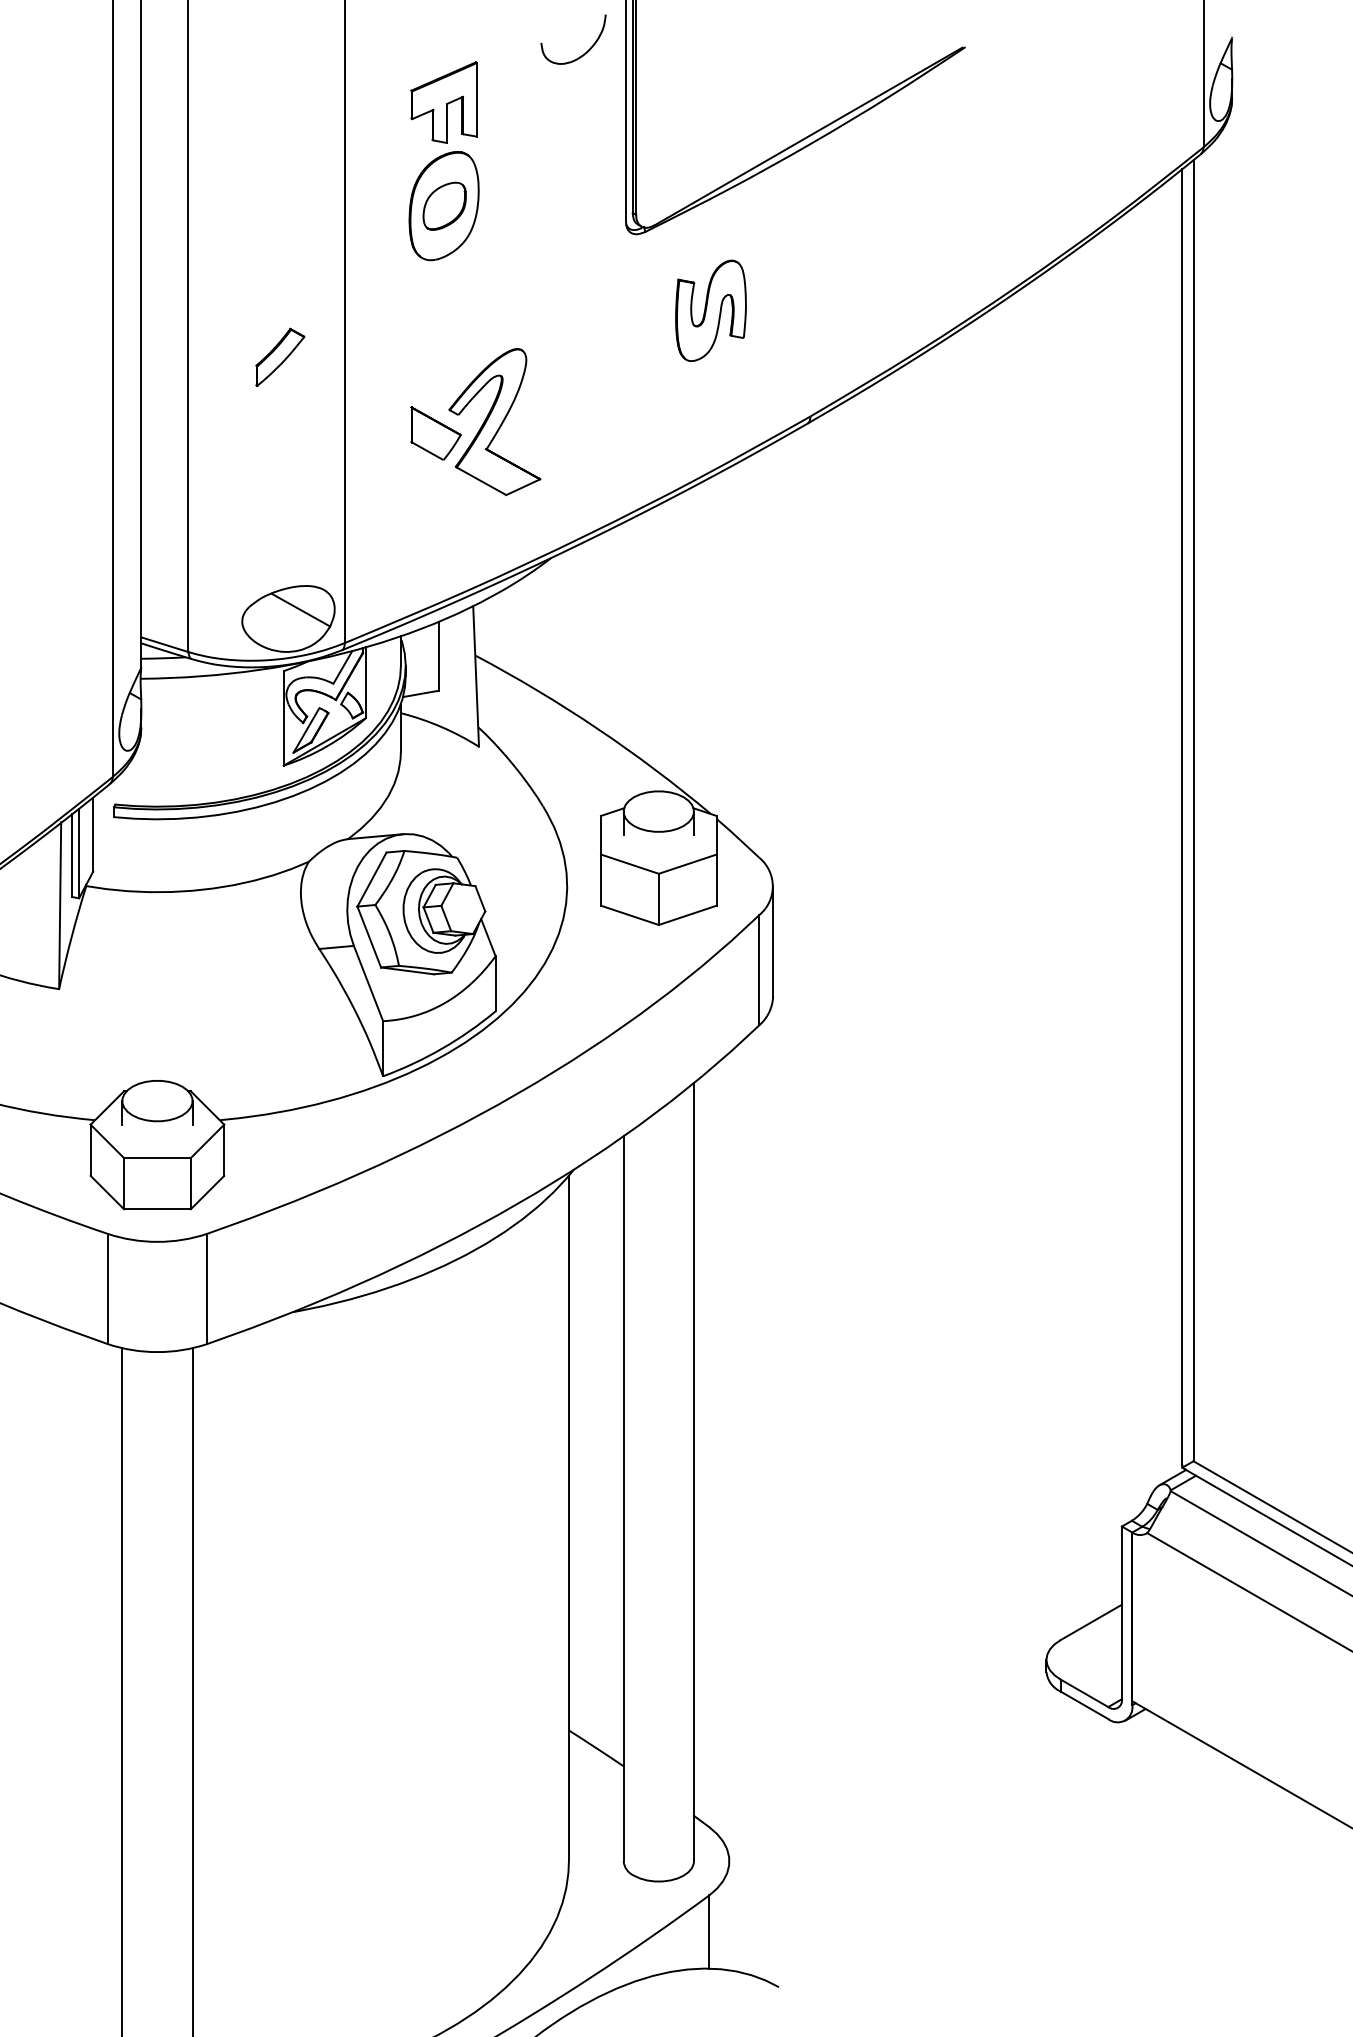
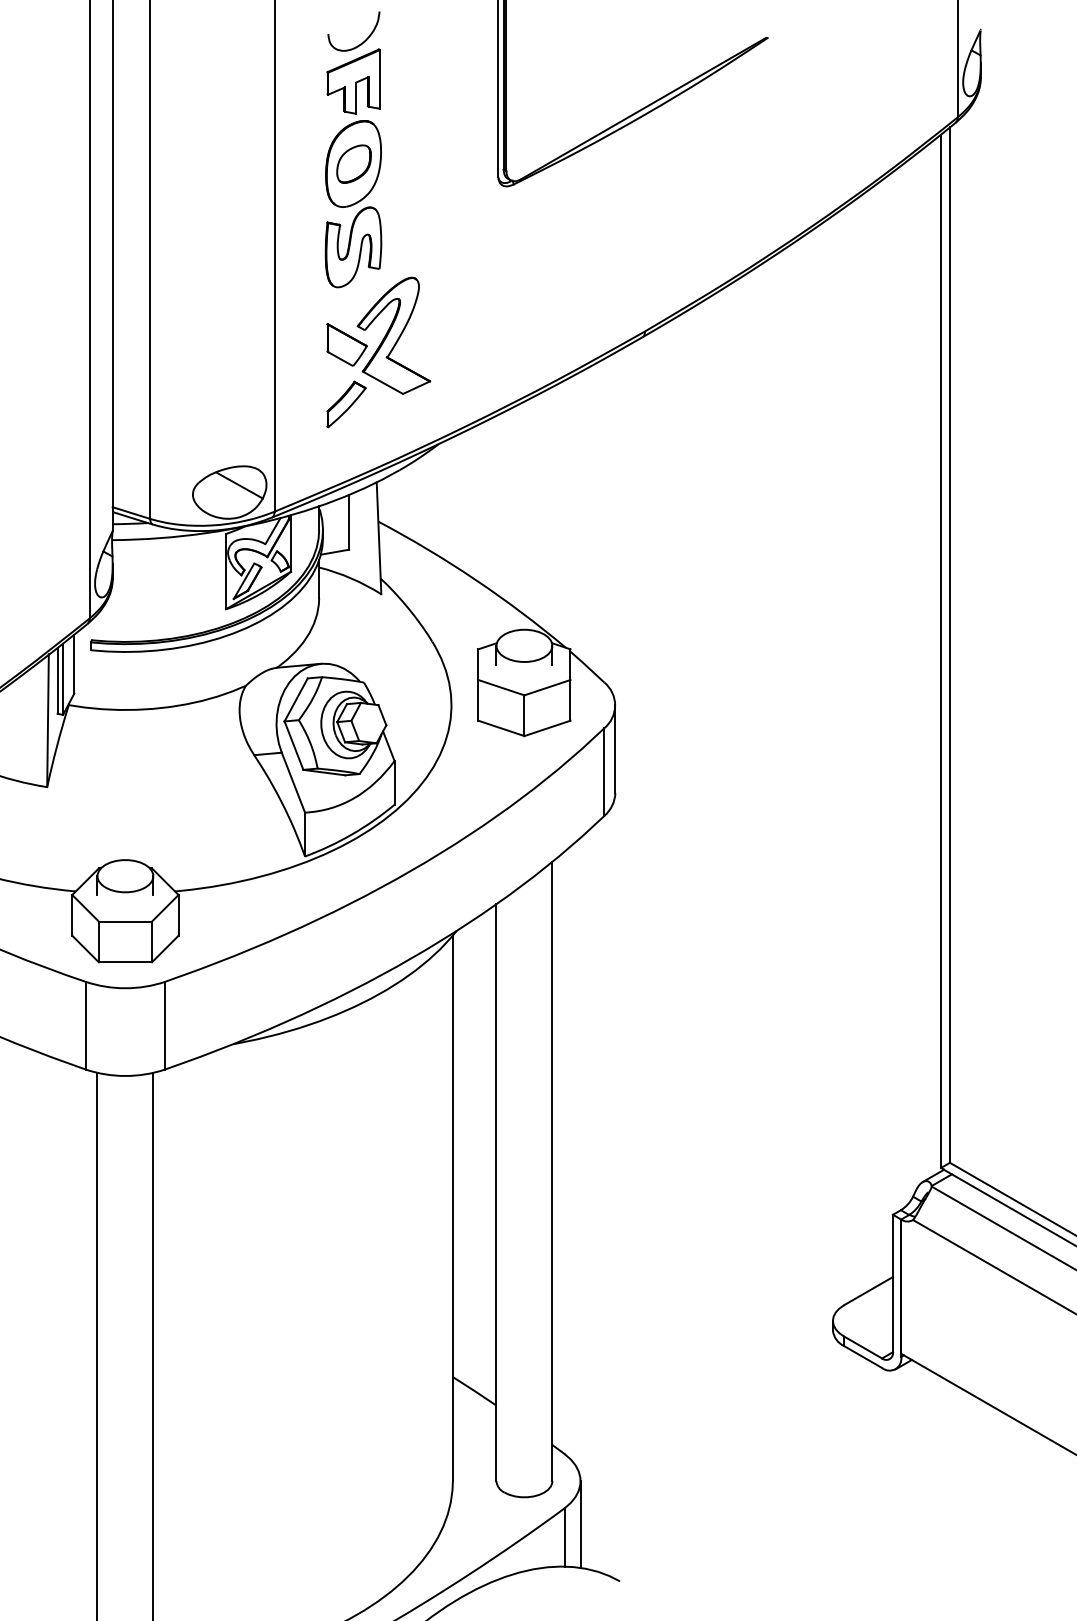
curve: (583, 53) -> (361, 42), moved
part: (710, 310) -> (353, 247), moved
part: (280, 356) -> (346, 403), moved
line: (729, 1915) -> (580, 1524), added

